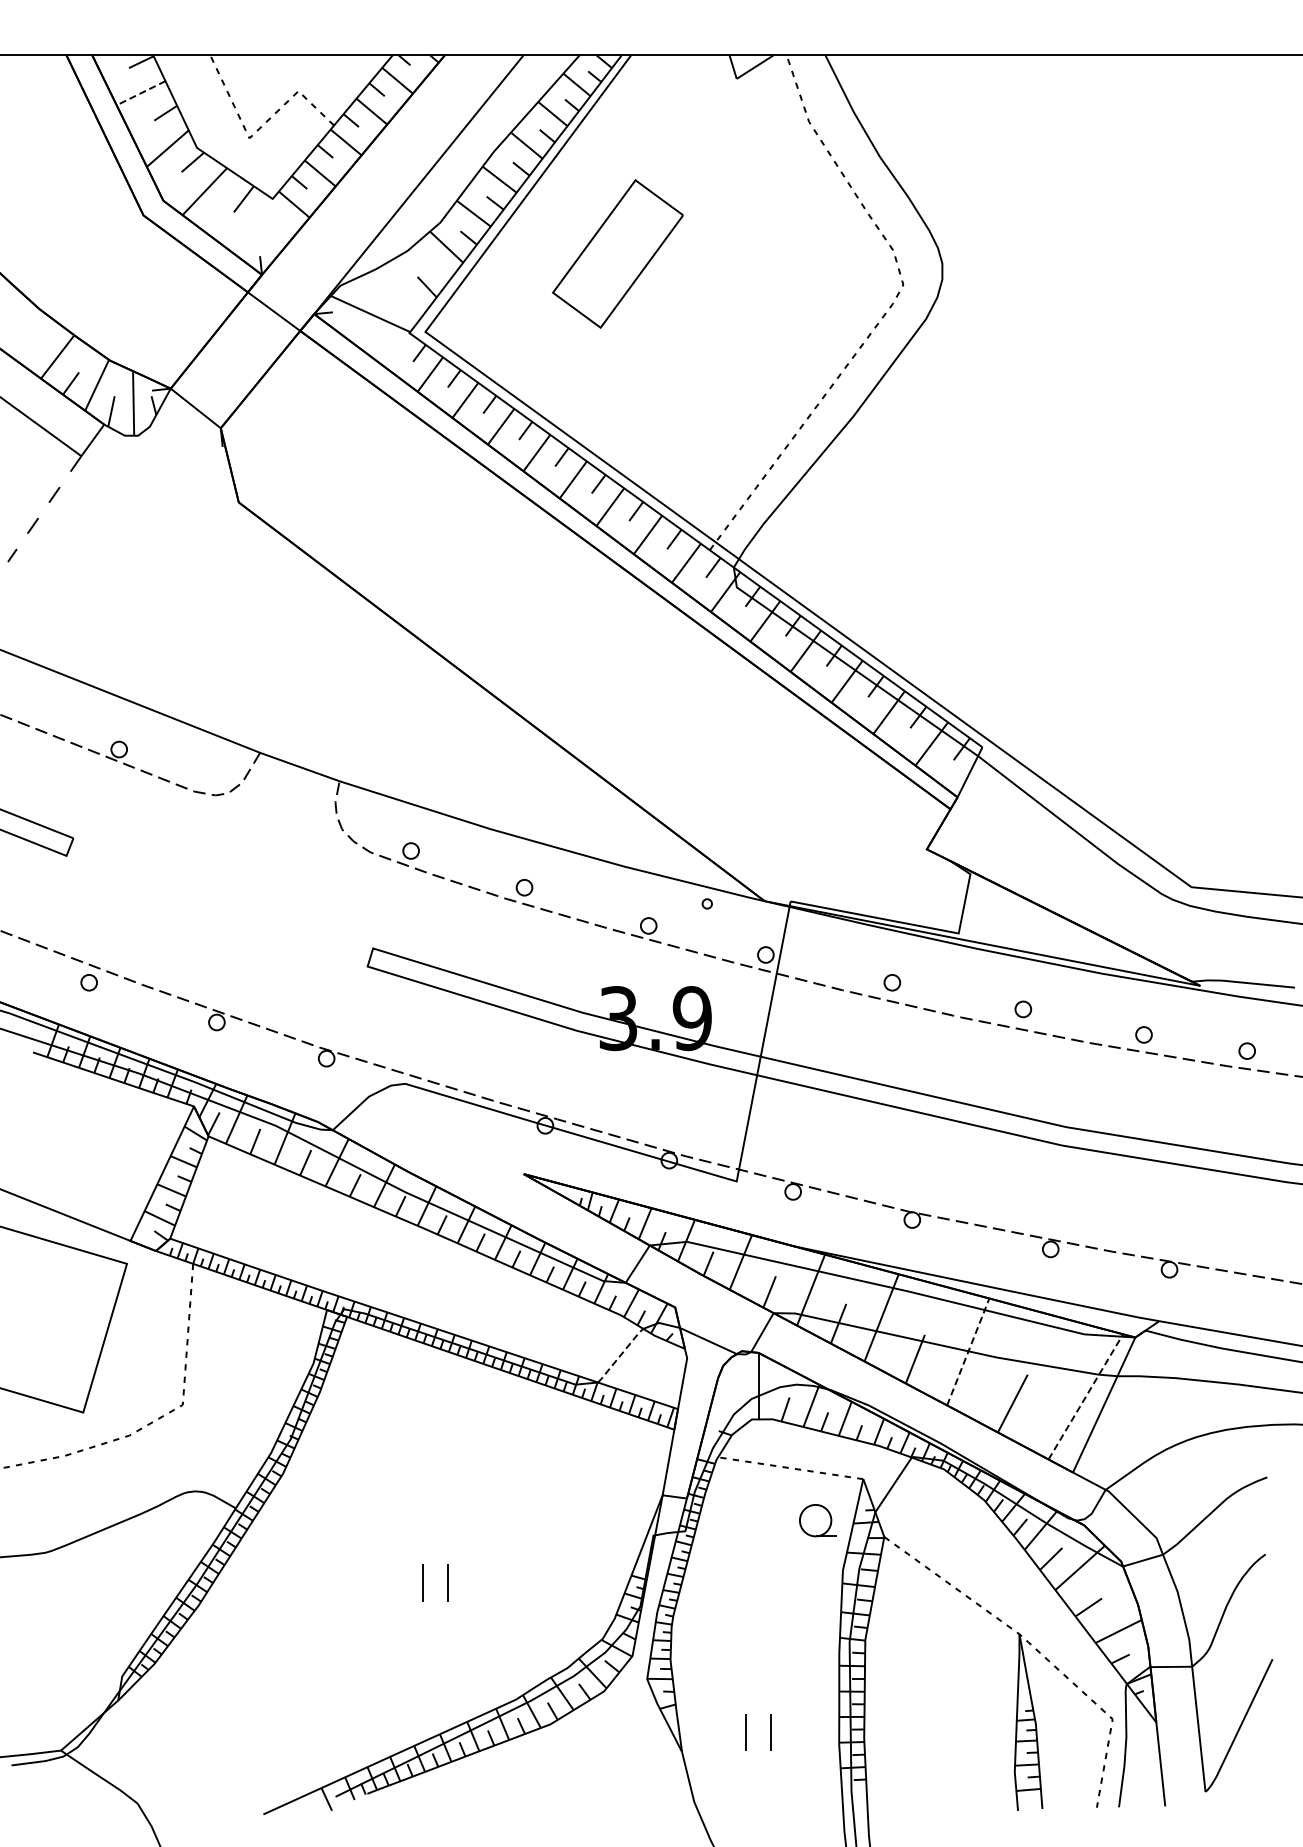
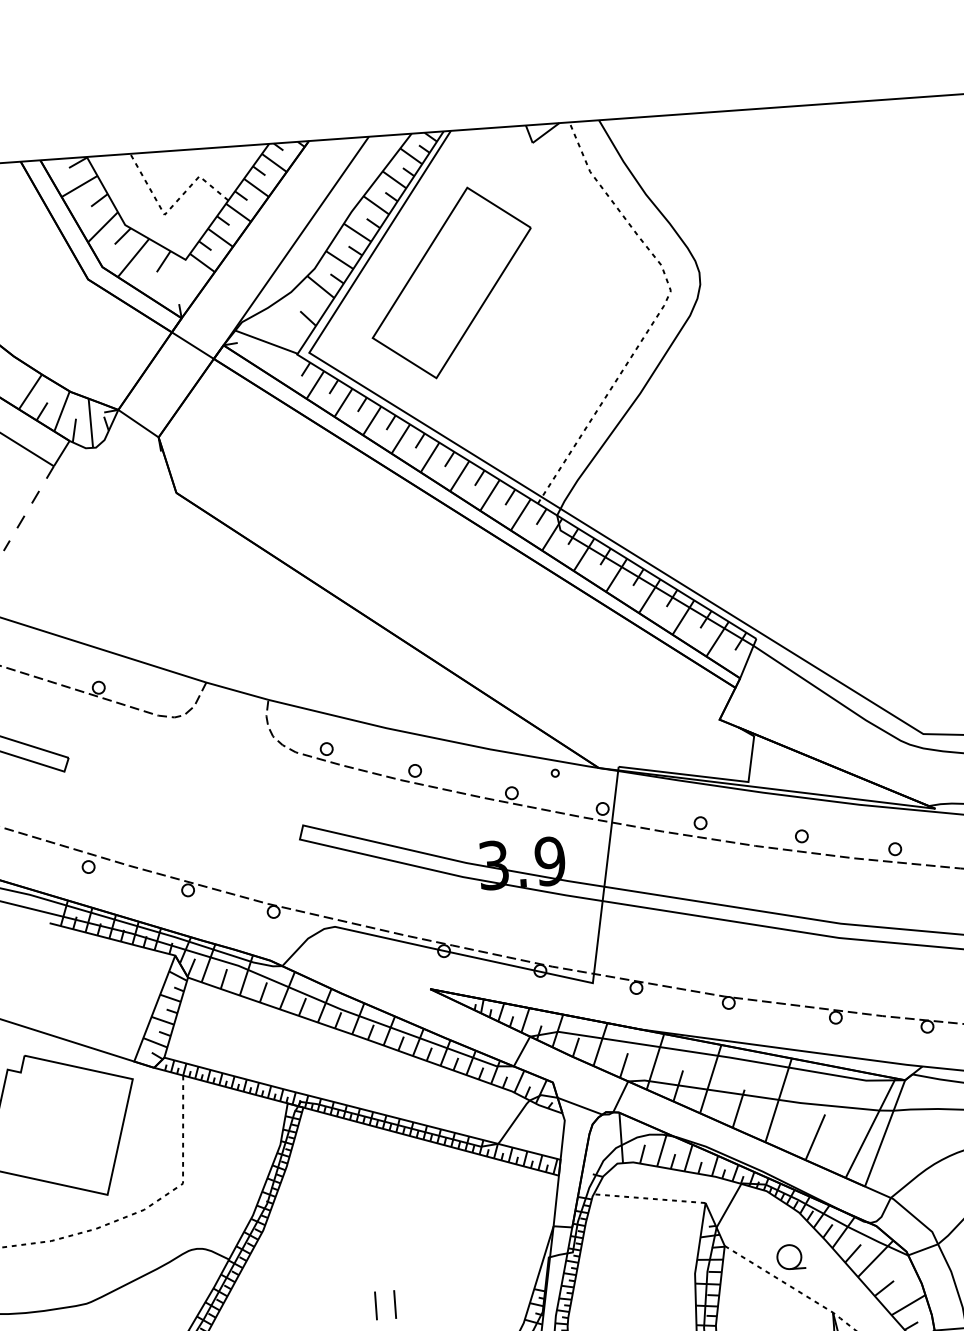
line: (140, 93) -> (79, 186), dashed -> solid
part: (617, 253) -> (451, 282), size x1.67
line: (968, 1351) -> (778, 1100), dashed -> solid
line: (620, 1355) -> (513, 1122), dashed -> solid
line: (1085, 1396) -> (870, 1127), dashed -> solid
part: (817, 1520) -> (790, 1256), moved

